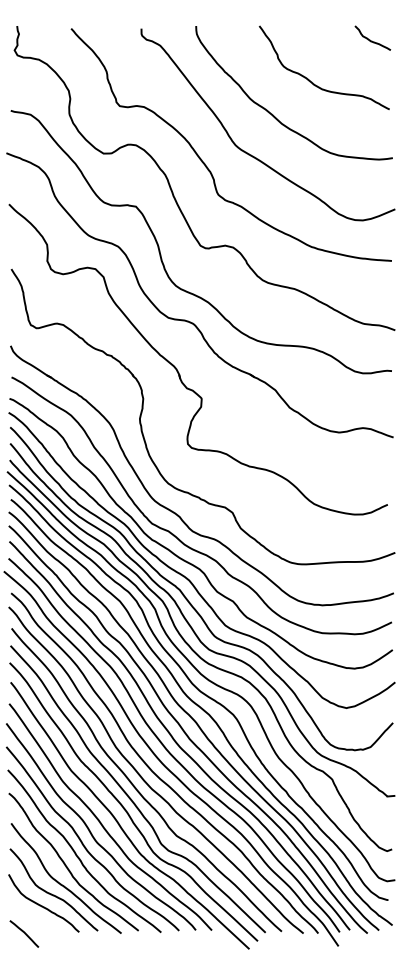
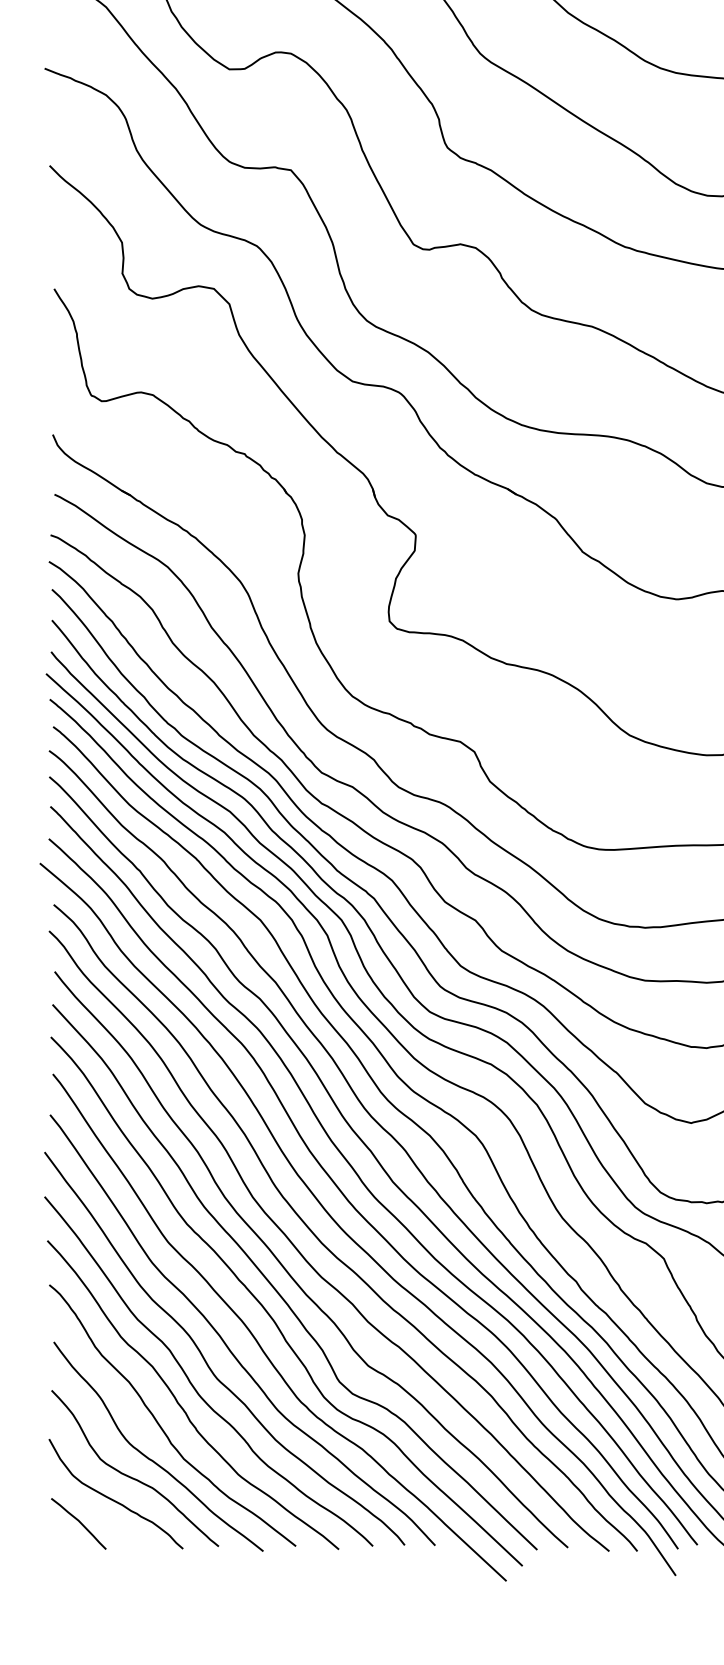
line: (24, 933) -> (79, 1522), moved

